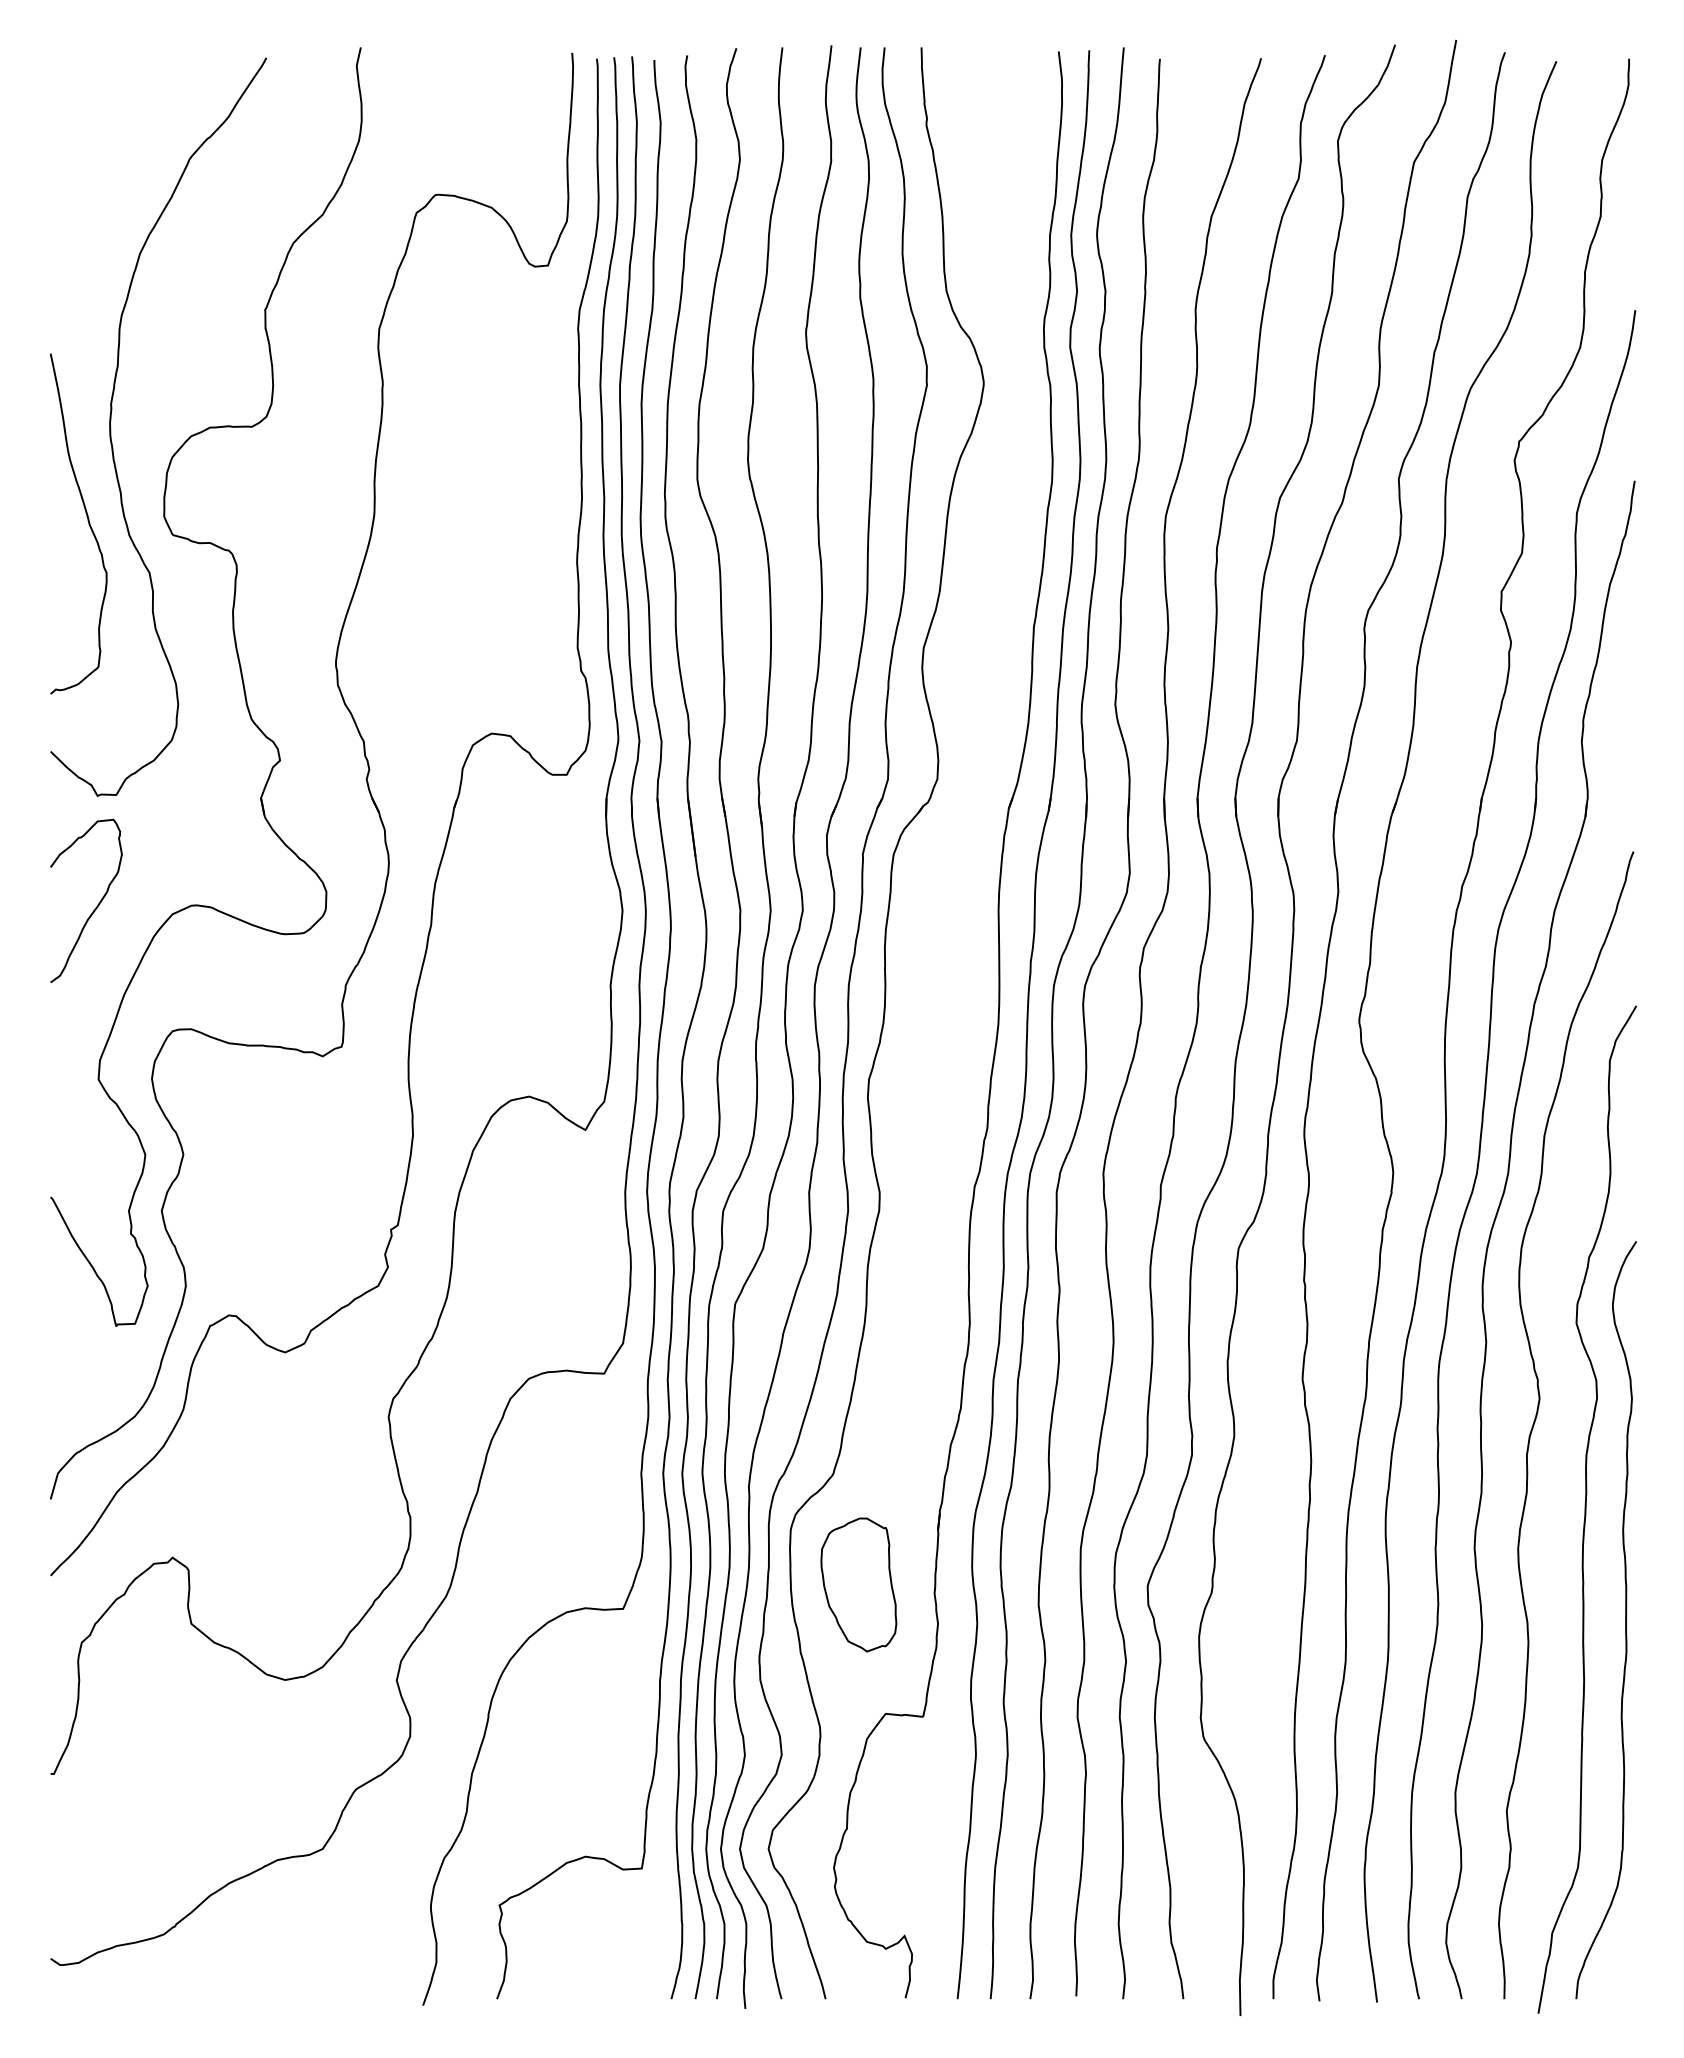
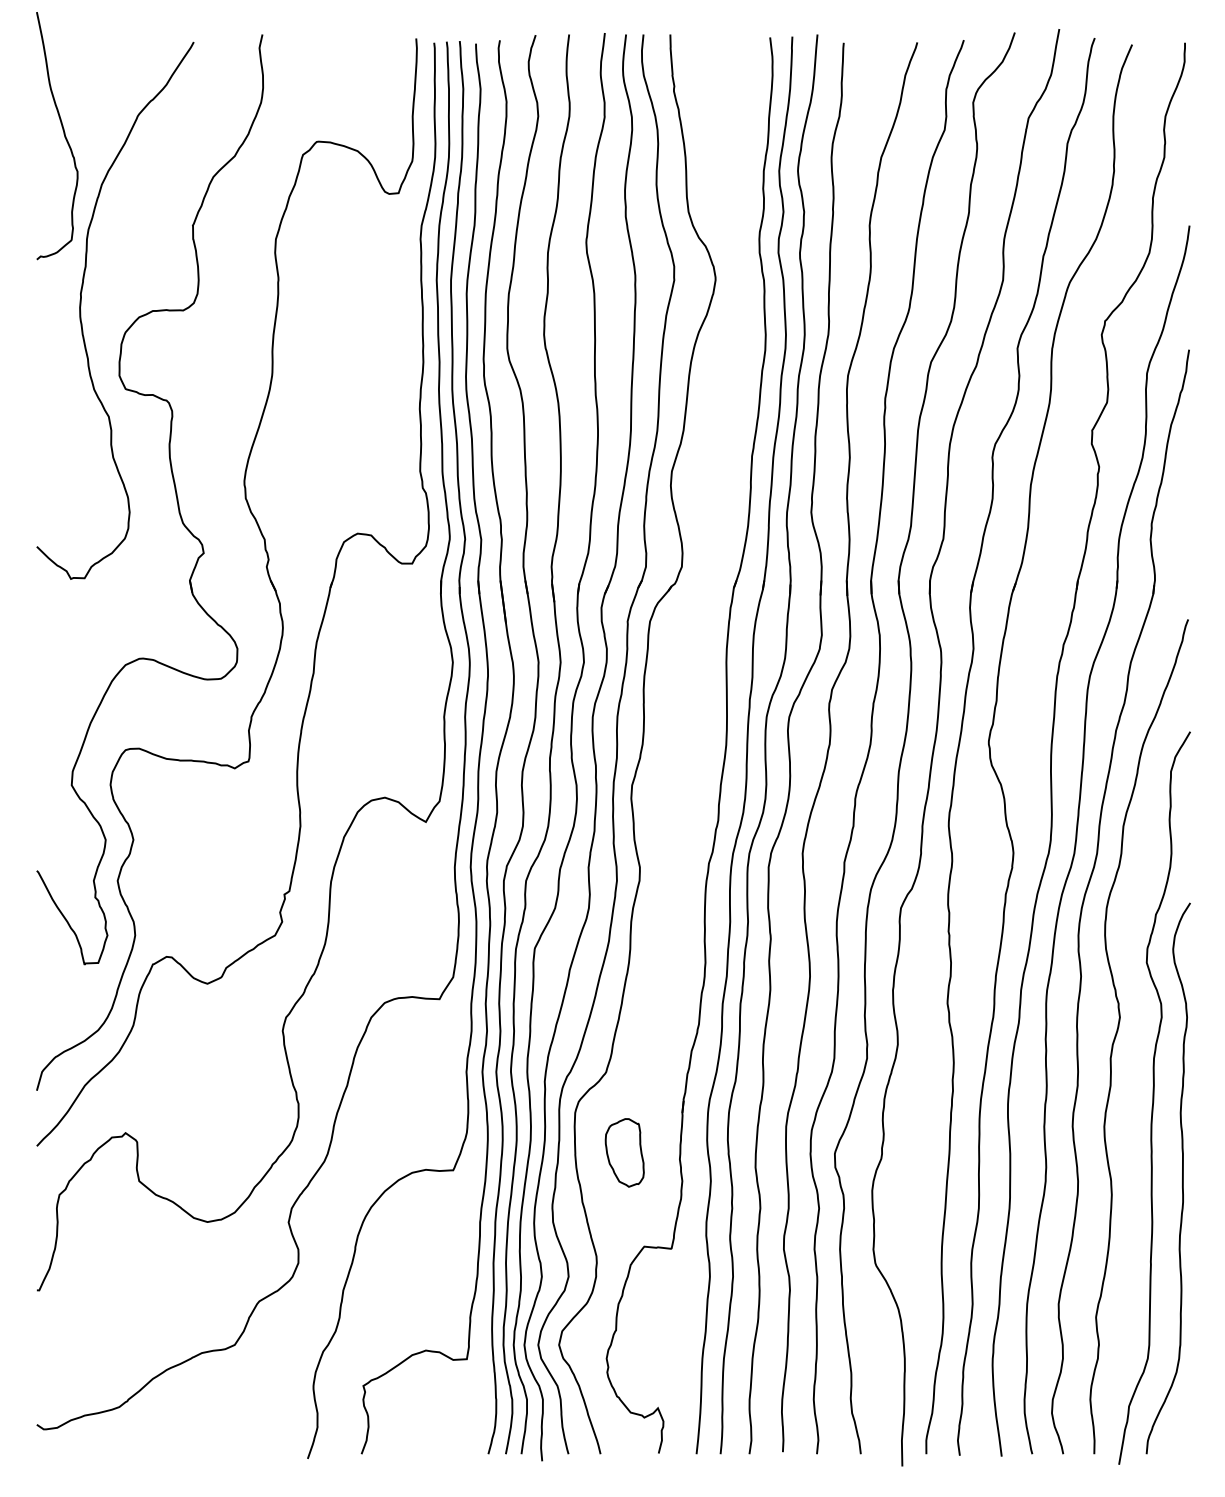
curve: (87, 520) -> (63, 133), moved
curve: (95, 907) -> (69, 660), removed
part: (858, 1584) -> (624, 1152), size x0.7

